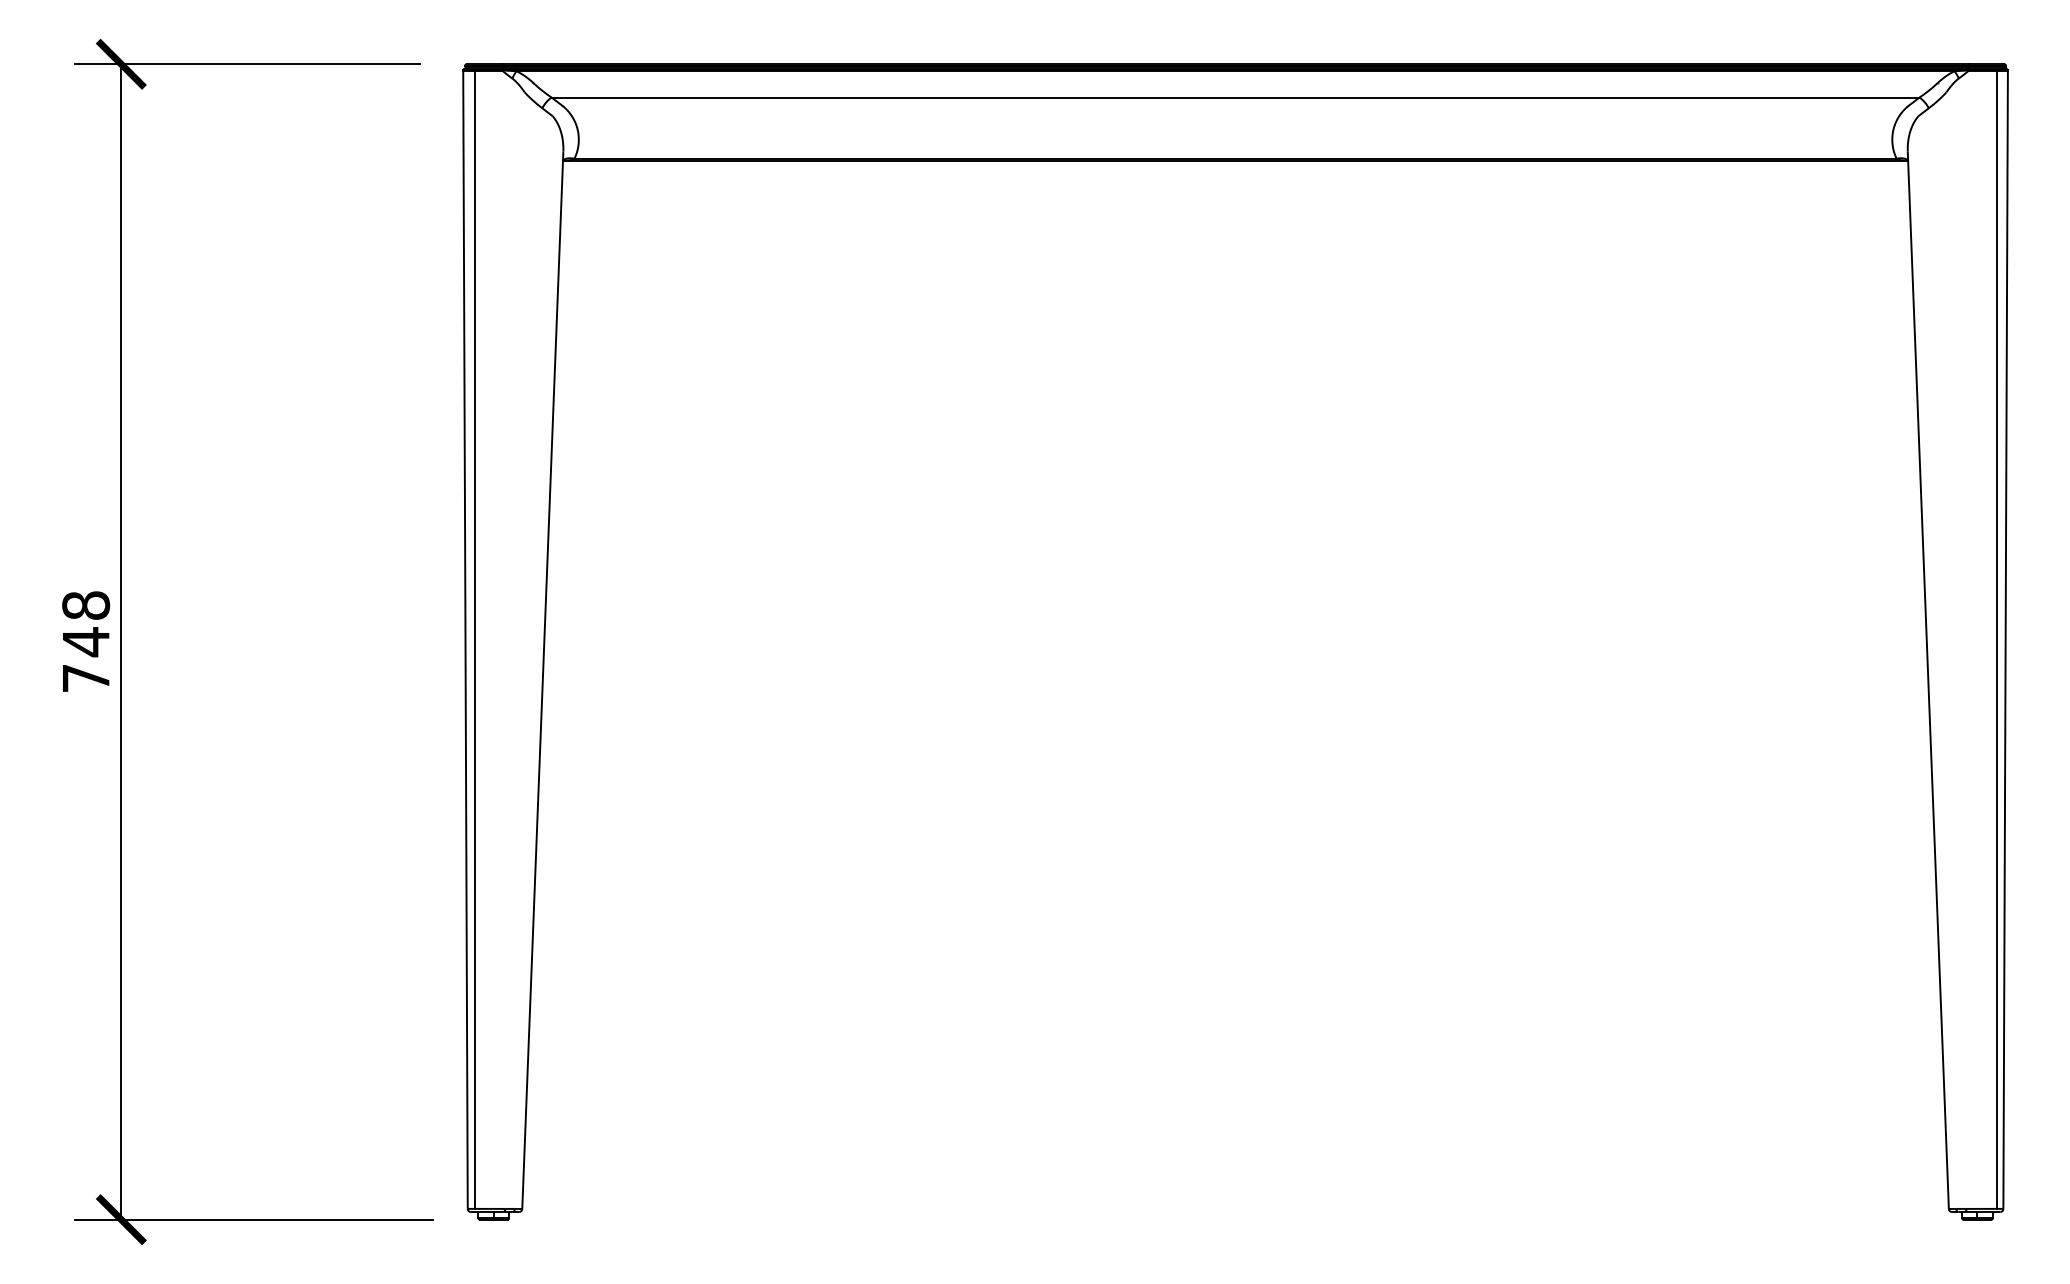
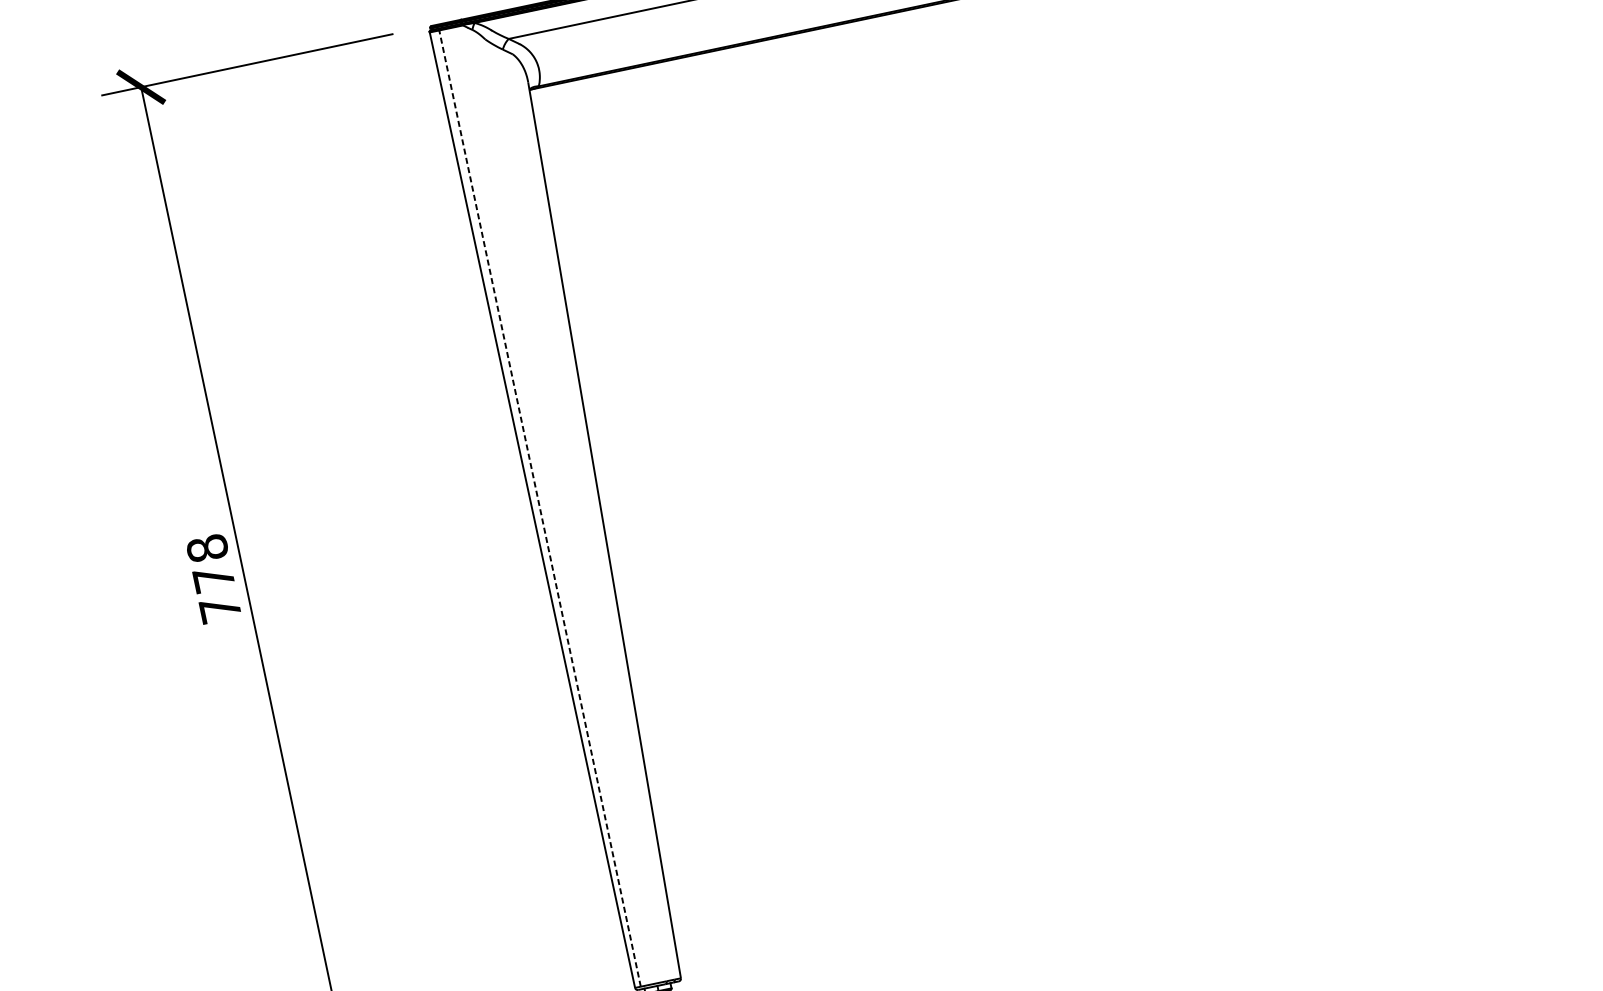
line: (474, 640) -> (540, 508), solid -> dashed
text: (86, 642) -> (214, 579), 748 -> 778

